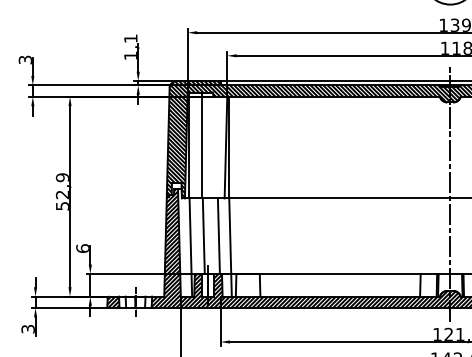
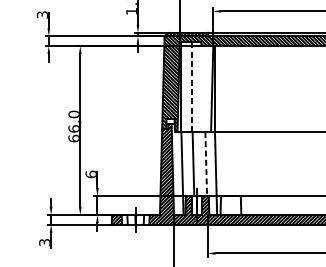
line: (202, 145) -> (192, 87), solid -> dashed
text: (61, 191) -> (73, 126), 52,9 -> 66,0
line: (218, 236) -> (205, 164), solid -> dashed

